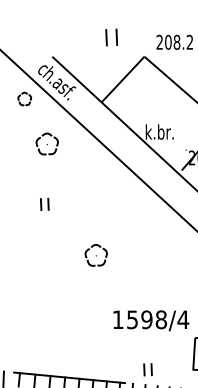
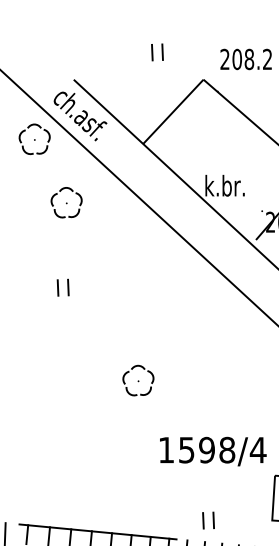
part: (111, 36) -> (157, 51), size x0.71
part: (24, 98) -> (34, 138), size x1.67
part: (95, 255) -> (137, 380), moved

